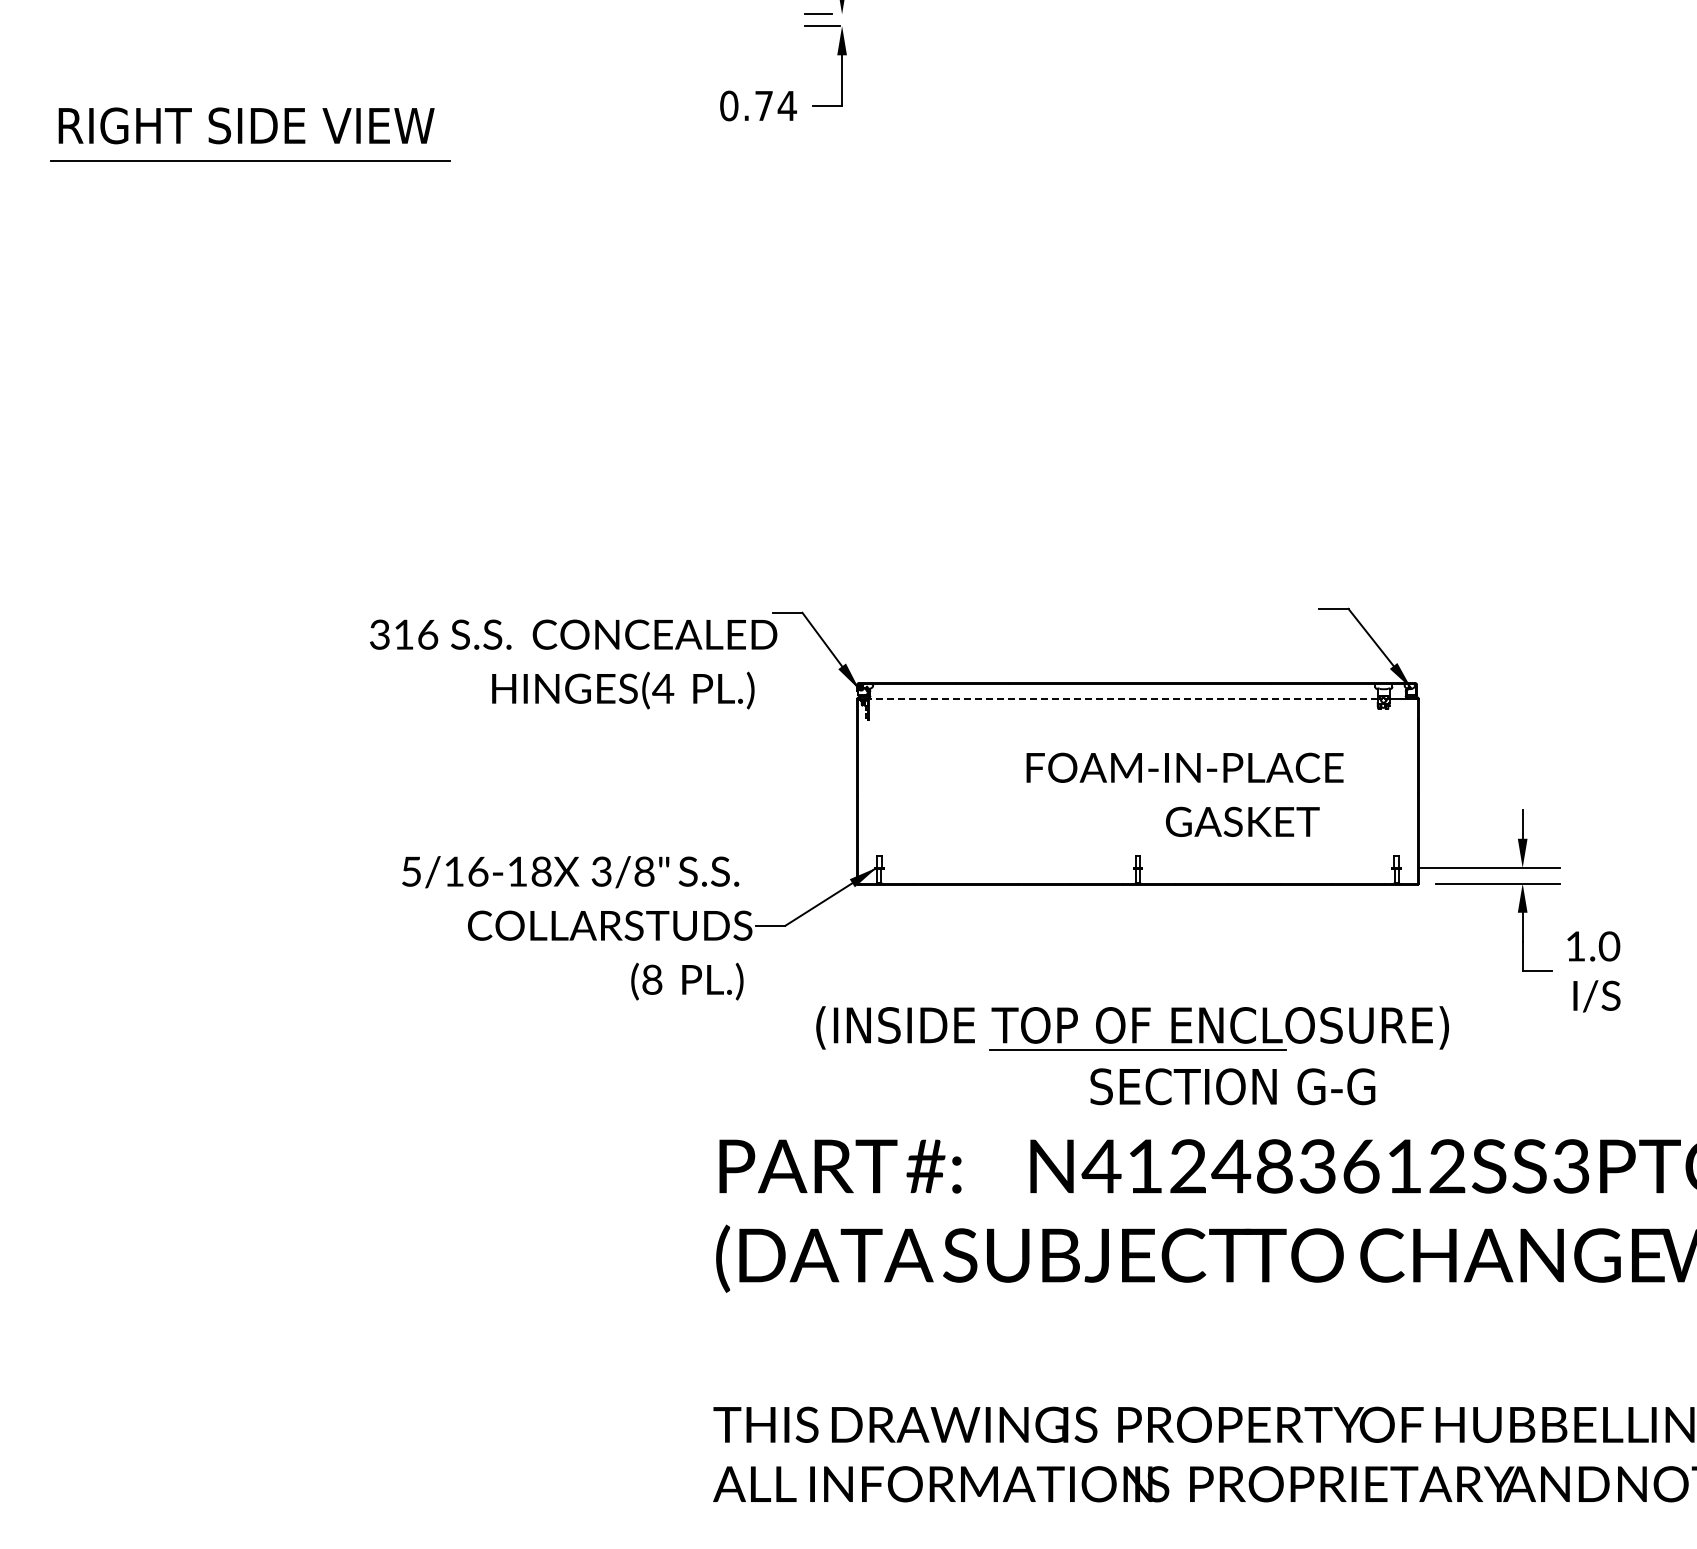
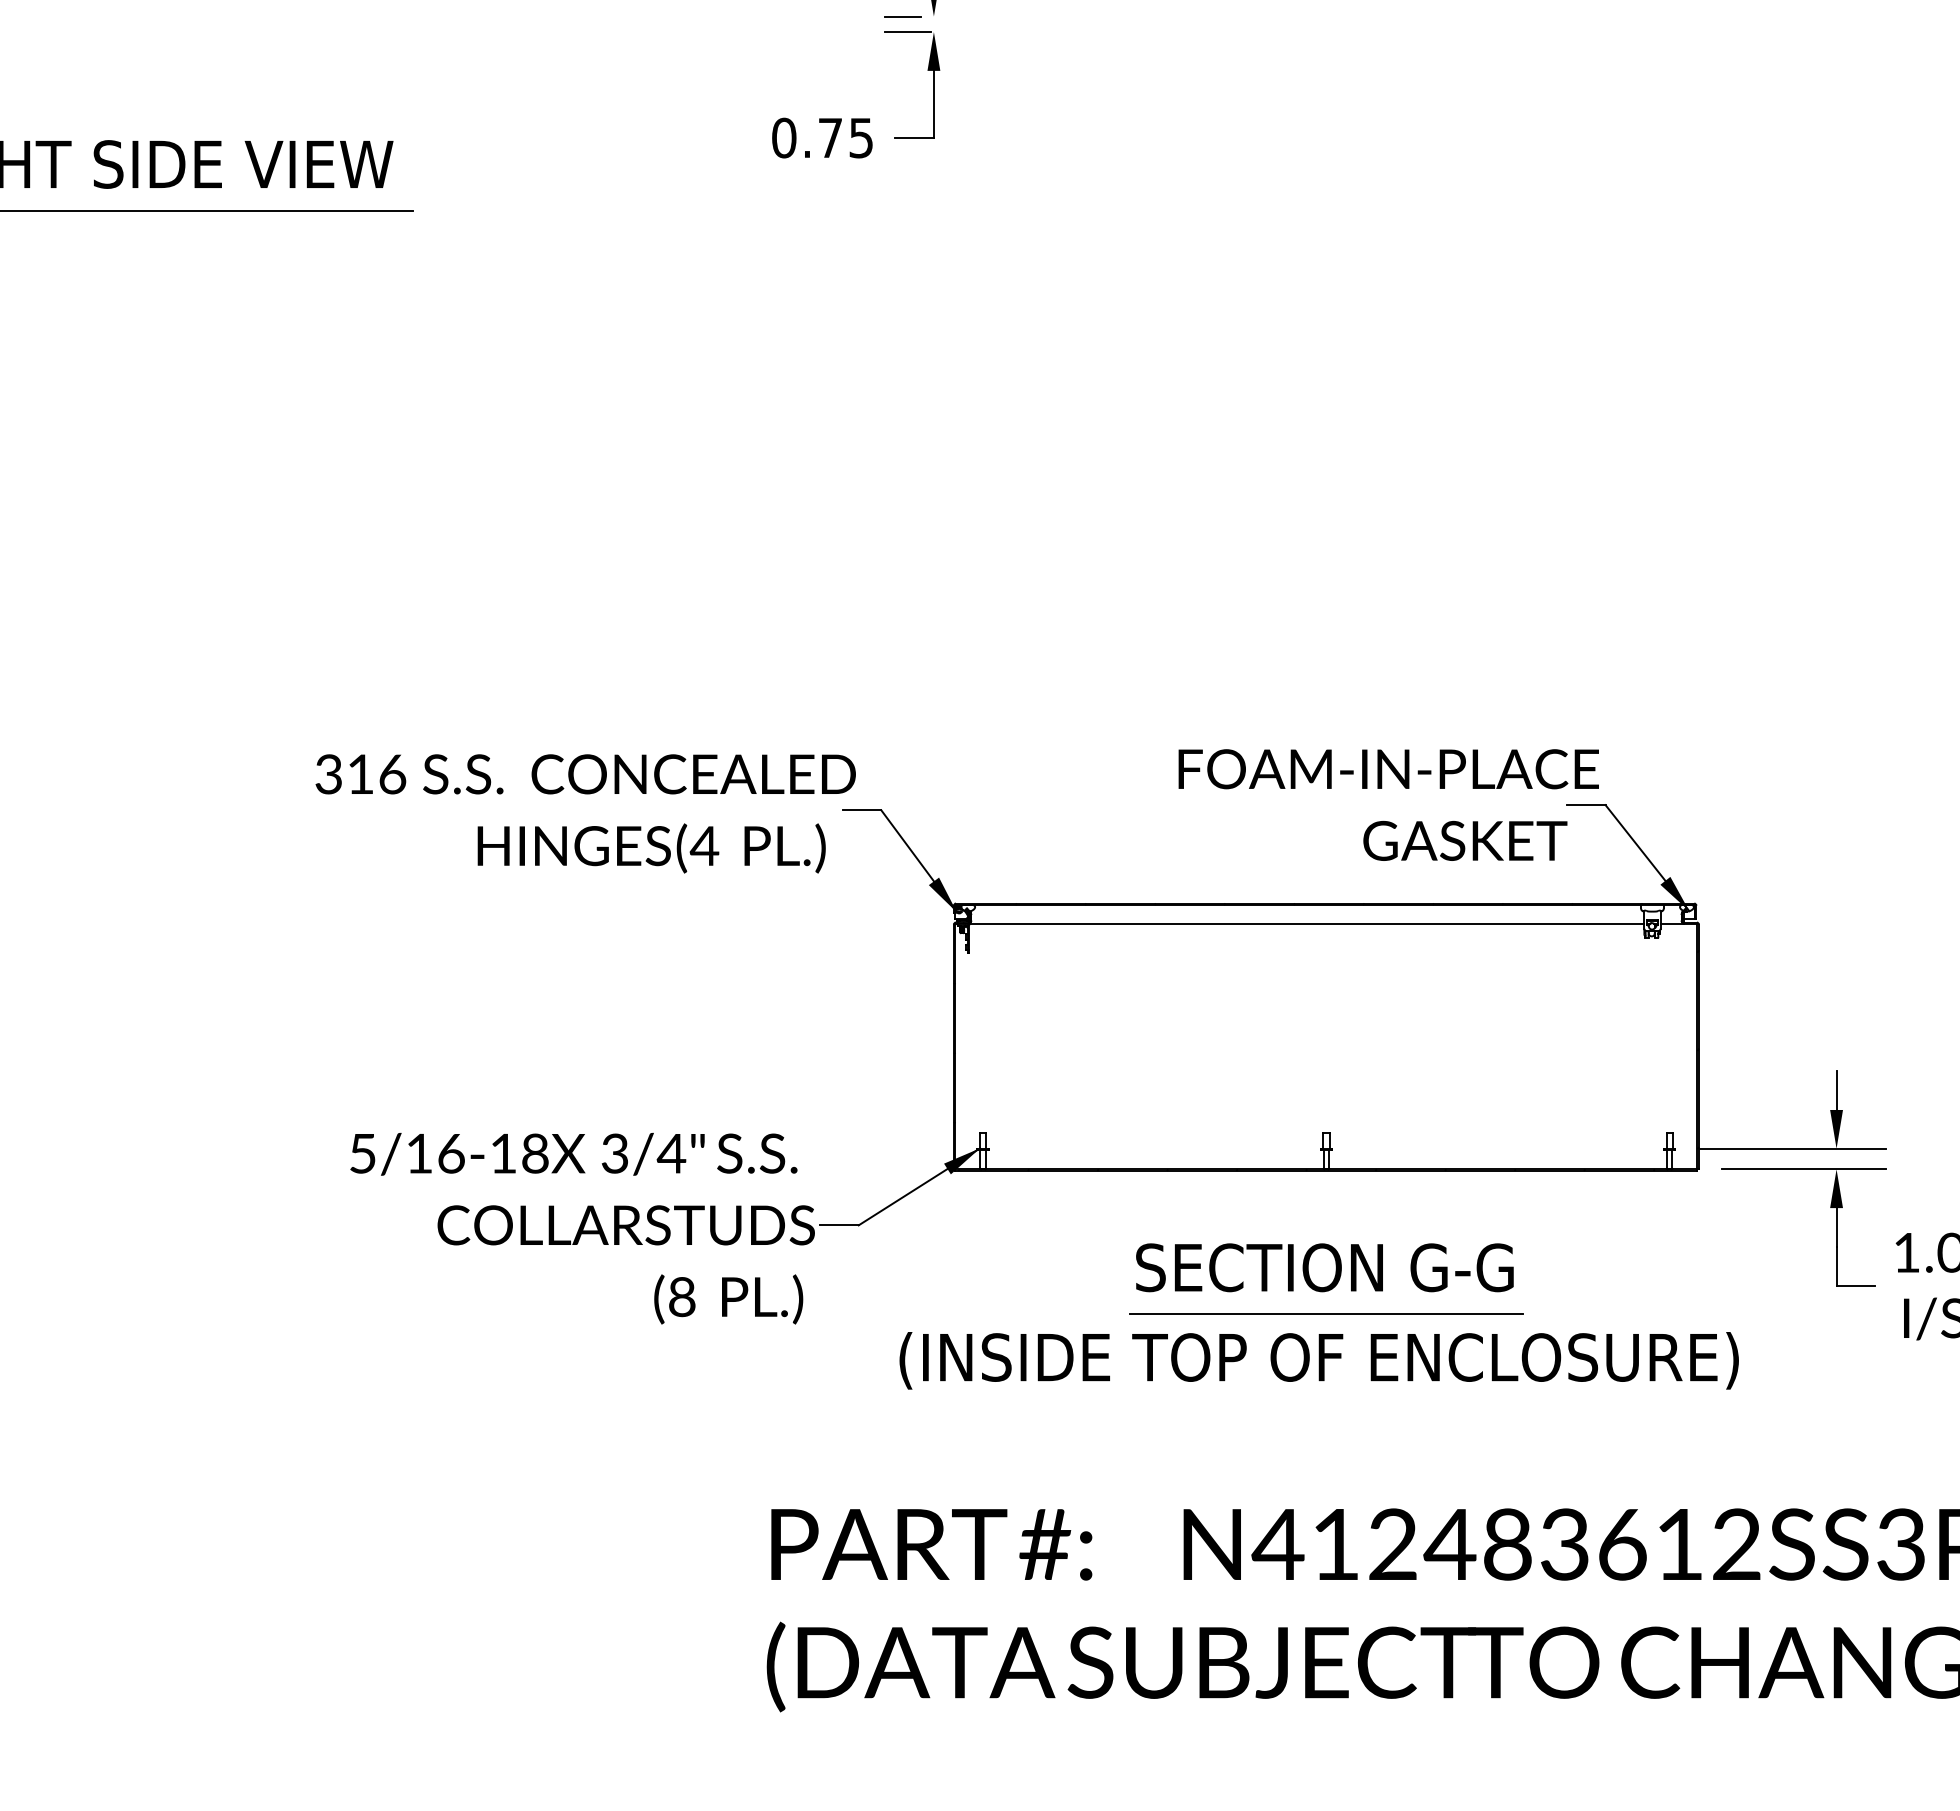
text: (786, 106) -> (860, 138), 0.74 -> 0.75
text: (573, 664) -> (585, 813), moved
line: (1123, 698) -> (1307, 923), dashed -> solid
text: (1184, 794) -> (1388, 804), moved
text: (644, 871) -> (671, 1153), 3/8" -> 3/4"
line: (1137, 1049) -> (1325, 1313), moved
text: (1232, 1086) -> (1324, 1267), moved

